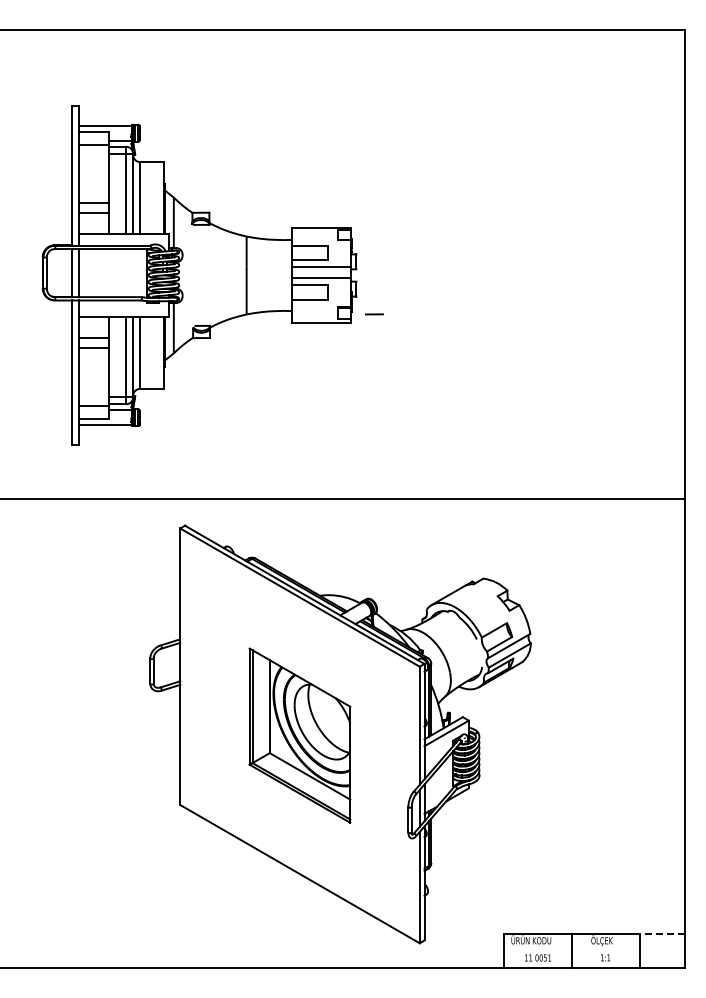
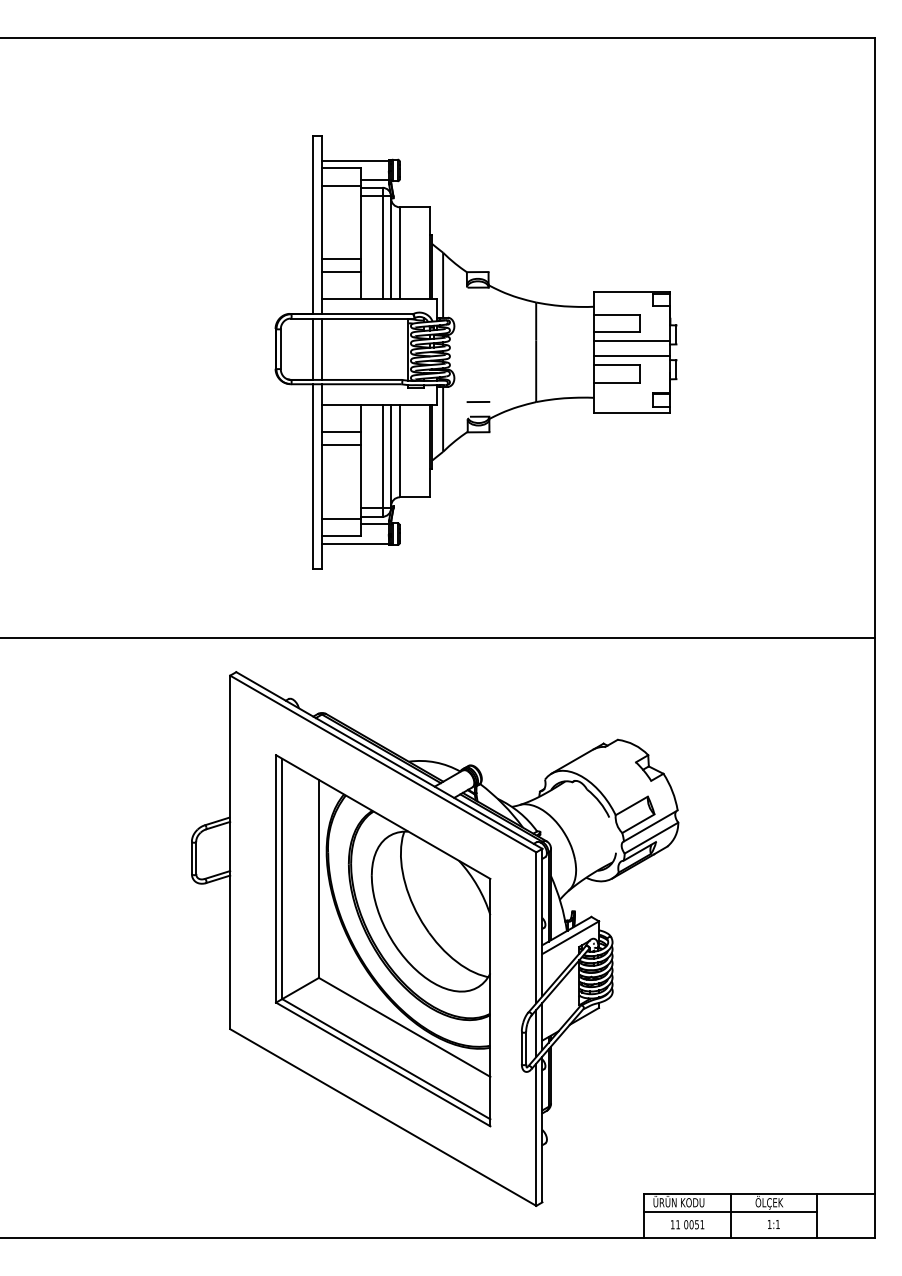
part: (199, 275) -> (475, 352), moved
part: (299, 735) -> (382, 940), size x1.67
line: (662, 934) -> (846, 1194), dashed -> solid
line: (571, 947) -> (730, 1211), added

